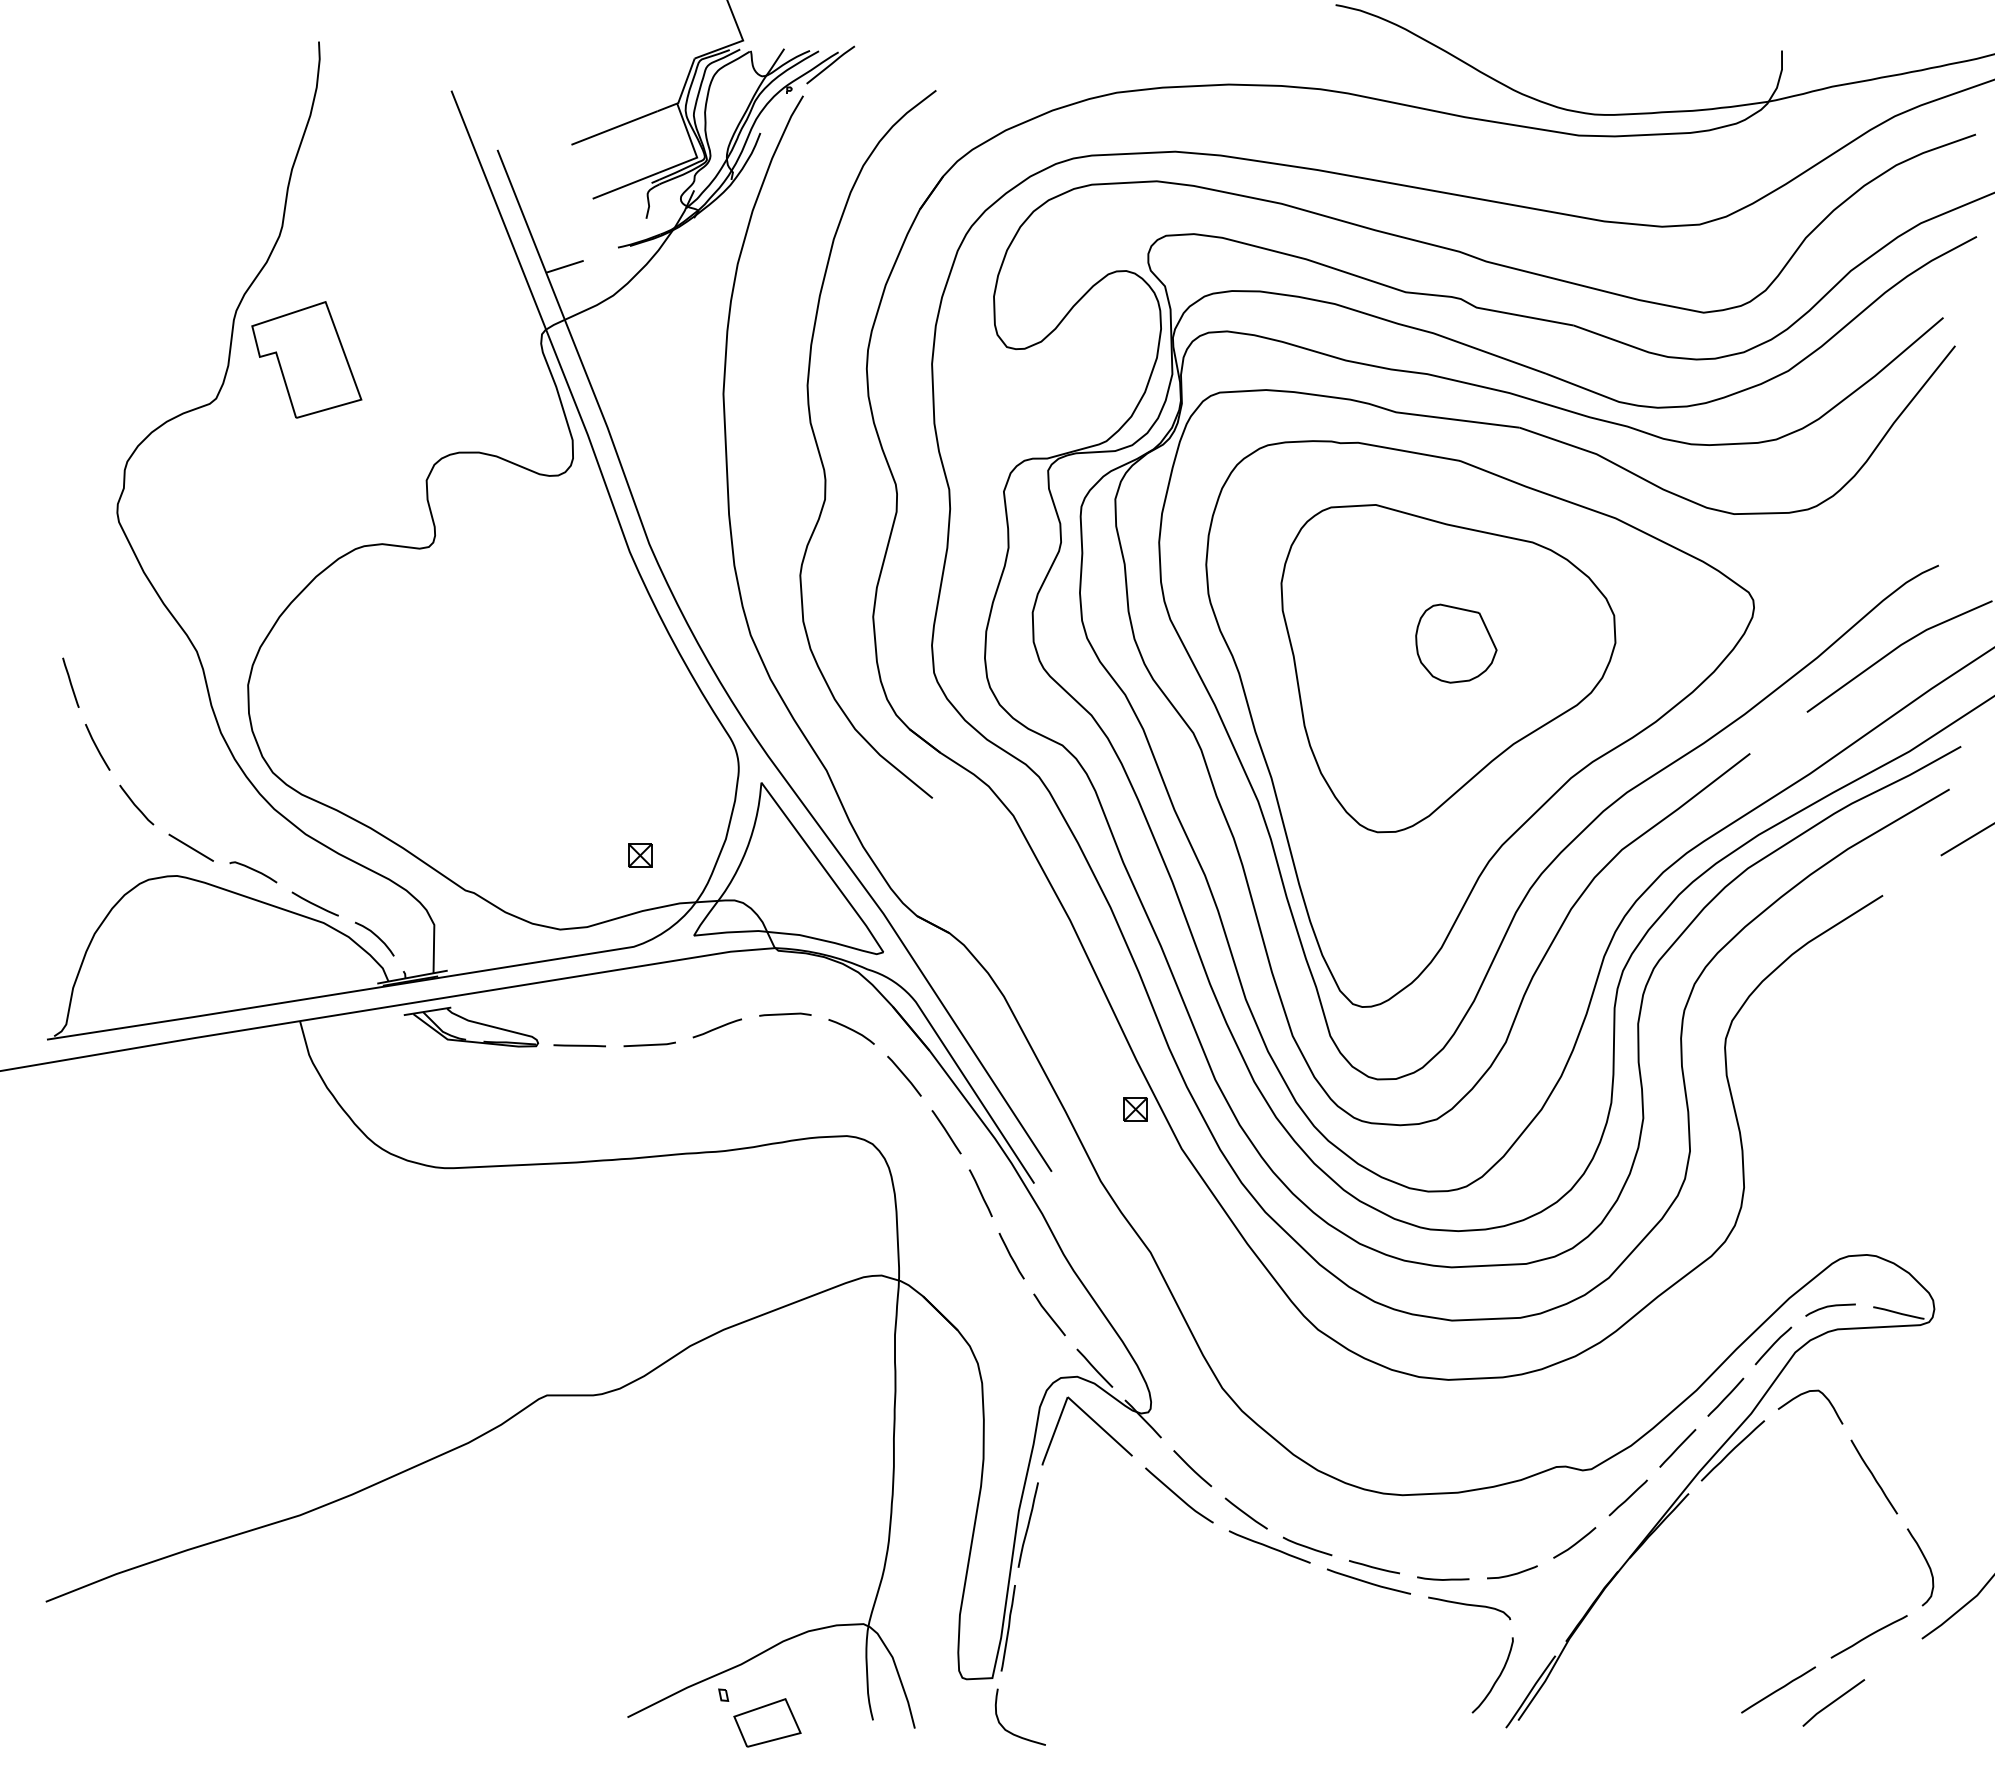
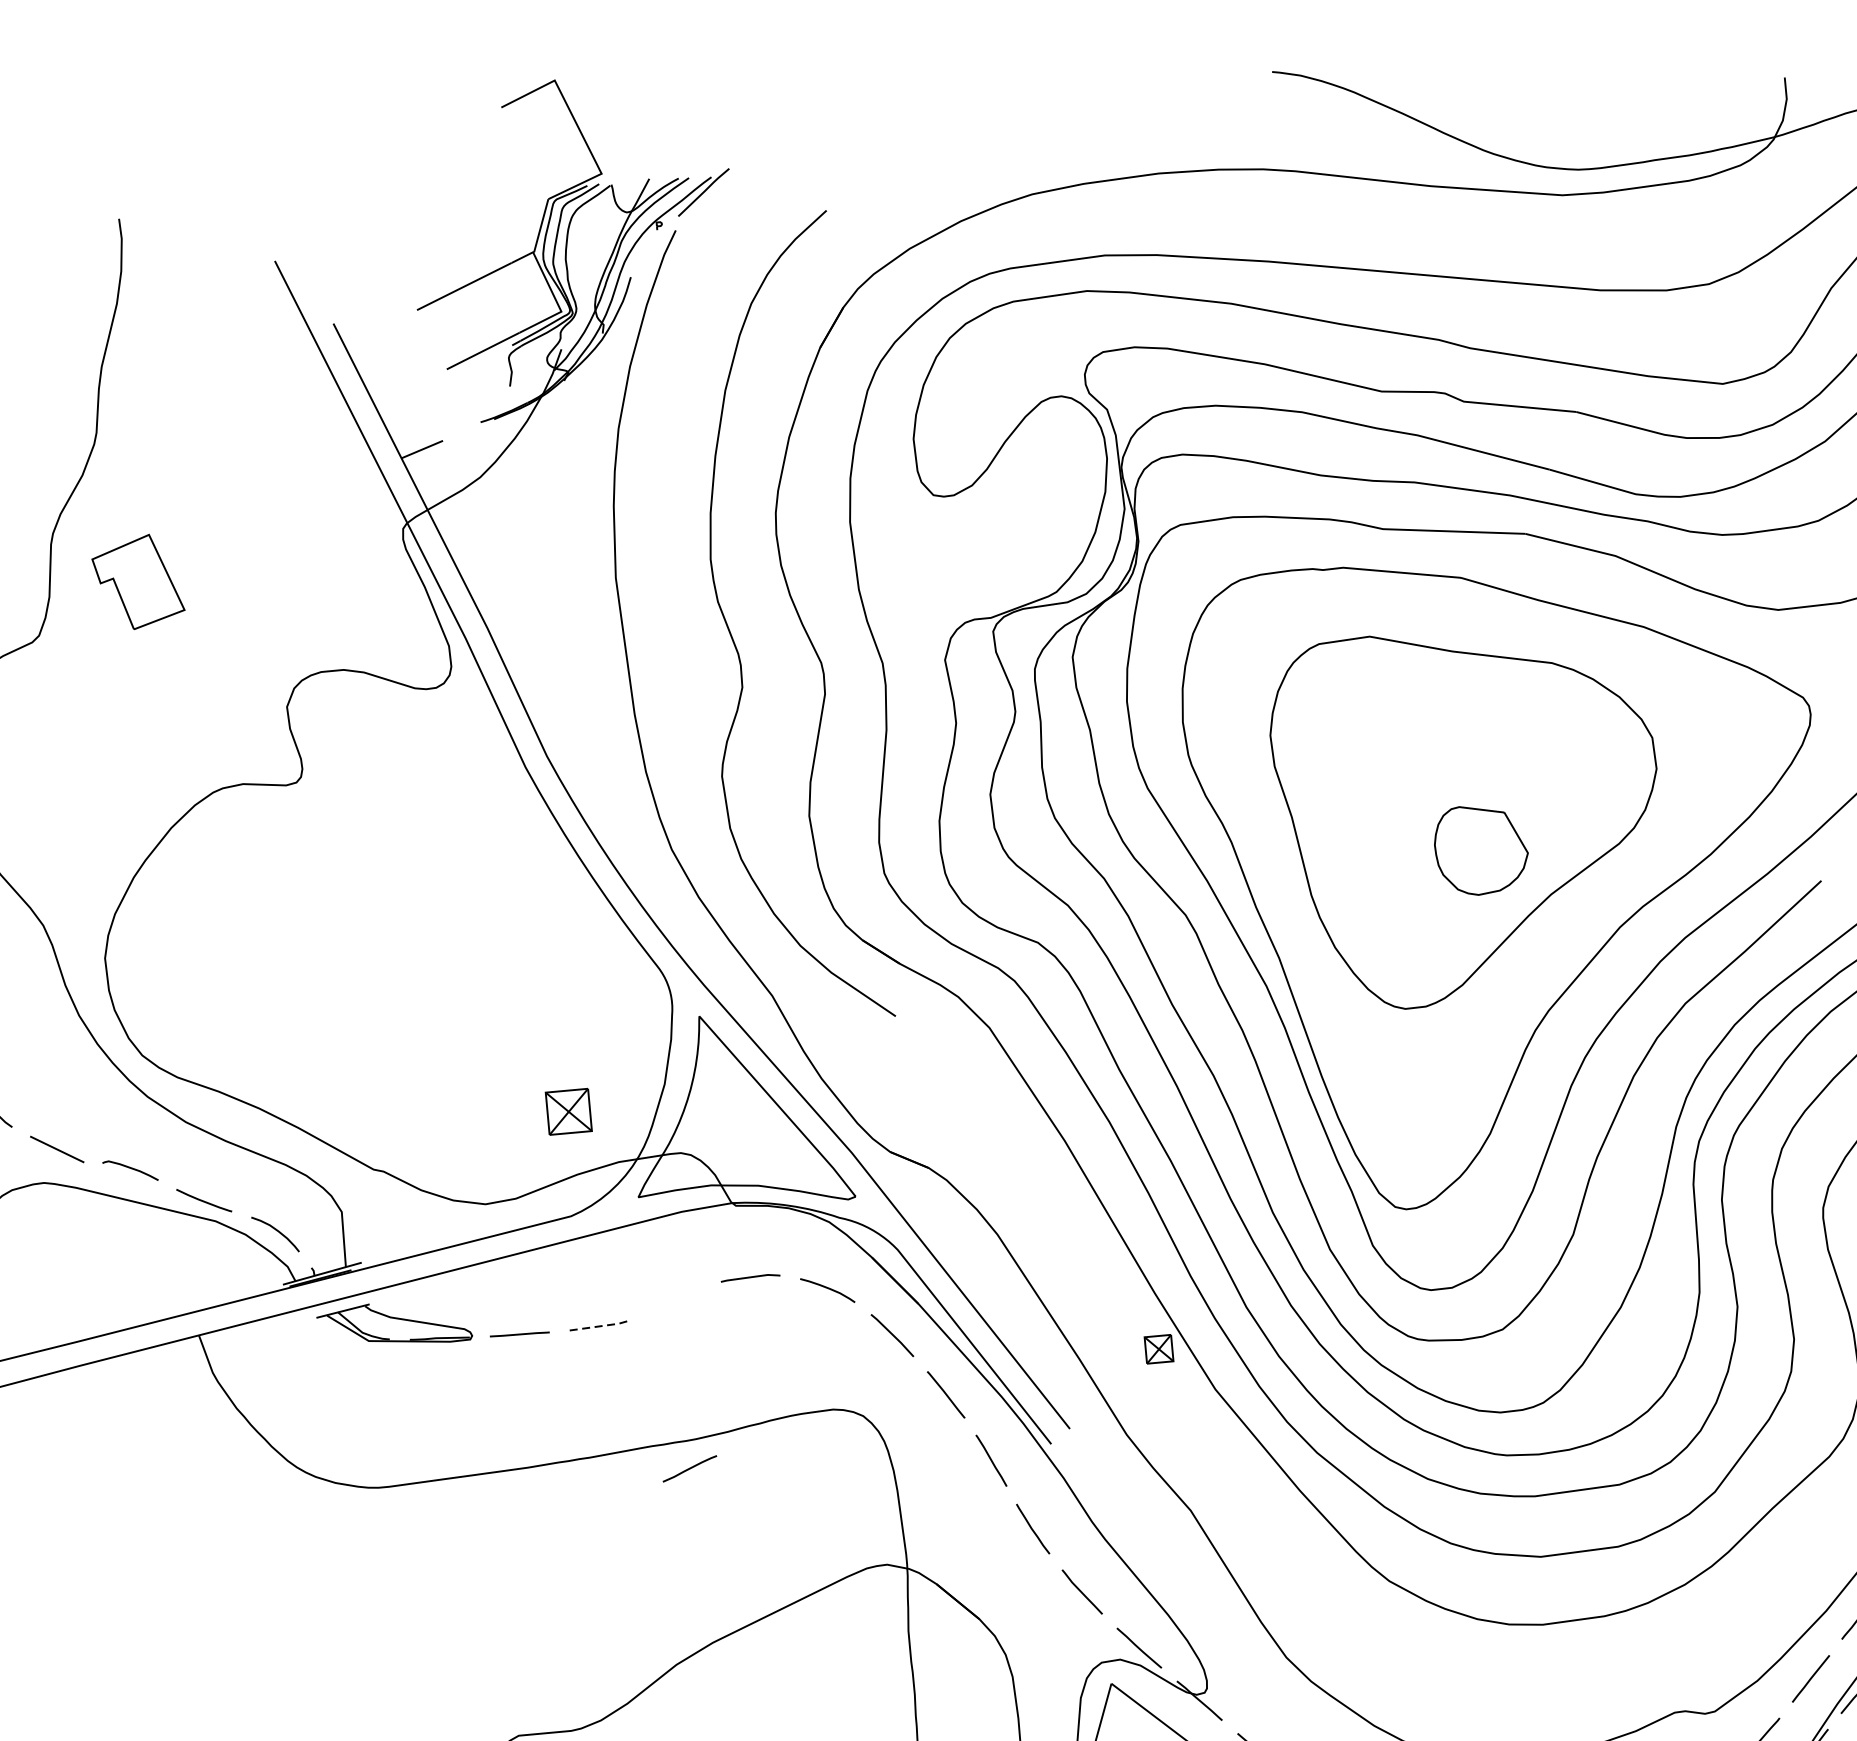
part: (306, 359) -> (137, 581), size x0.7
part: (1456, 643) -> (1481, 849), moved
part: (640, 855) -> (569, 1111), size x1.6
line: (716, 1028) -> (688, 1469), moved
line: (651, 1044) -> (601, 1325), solid -> dashed

